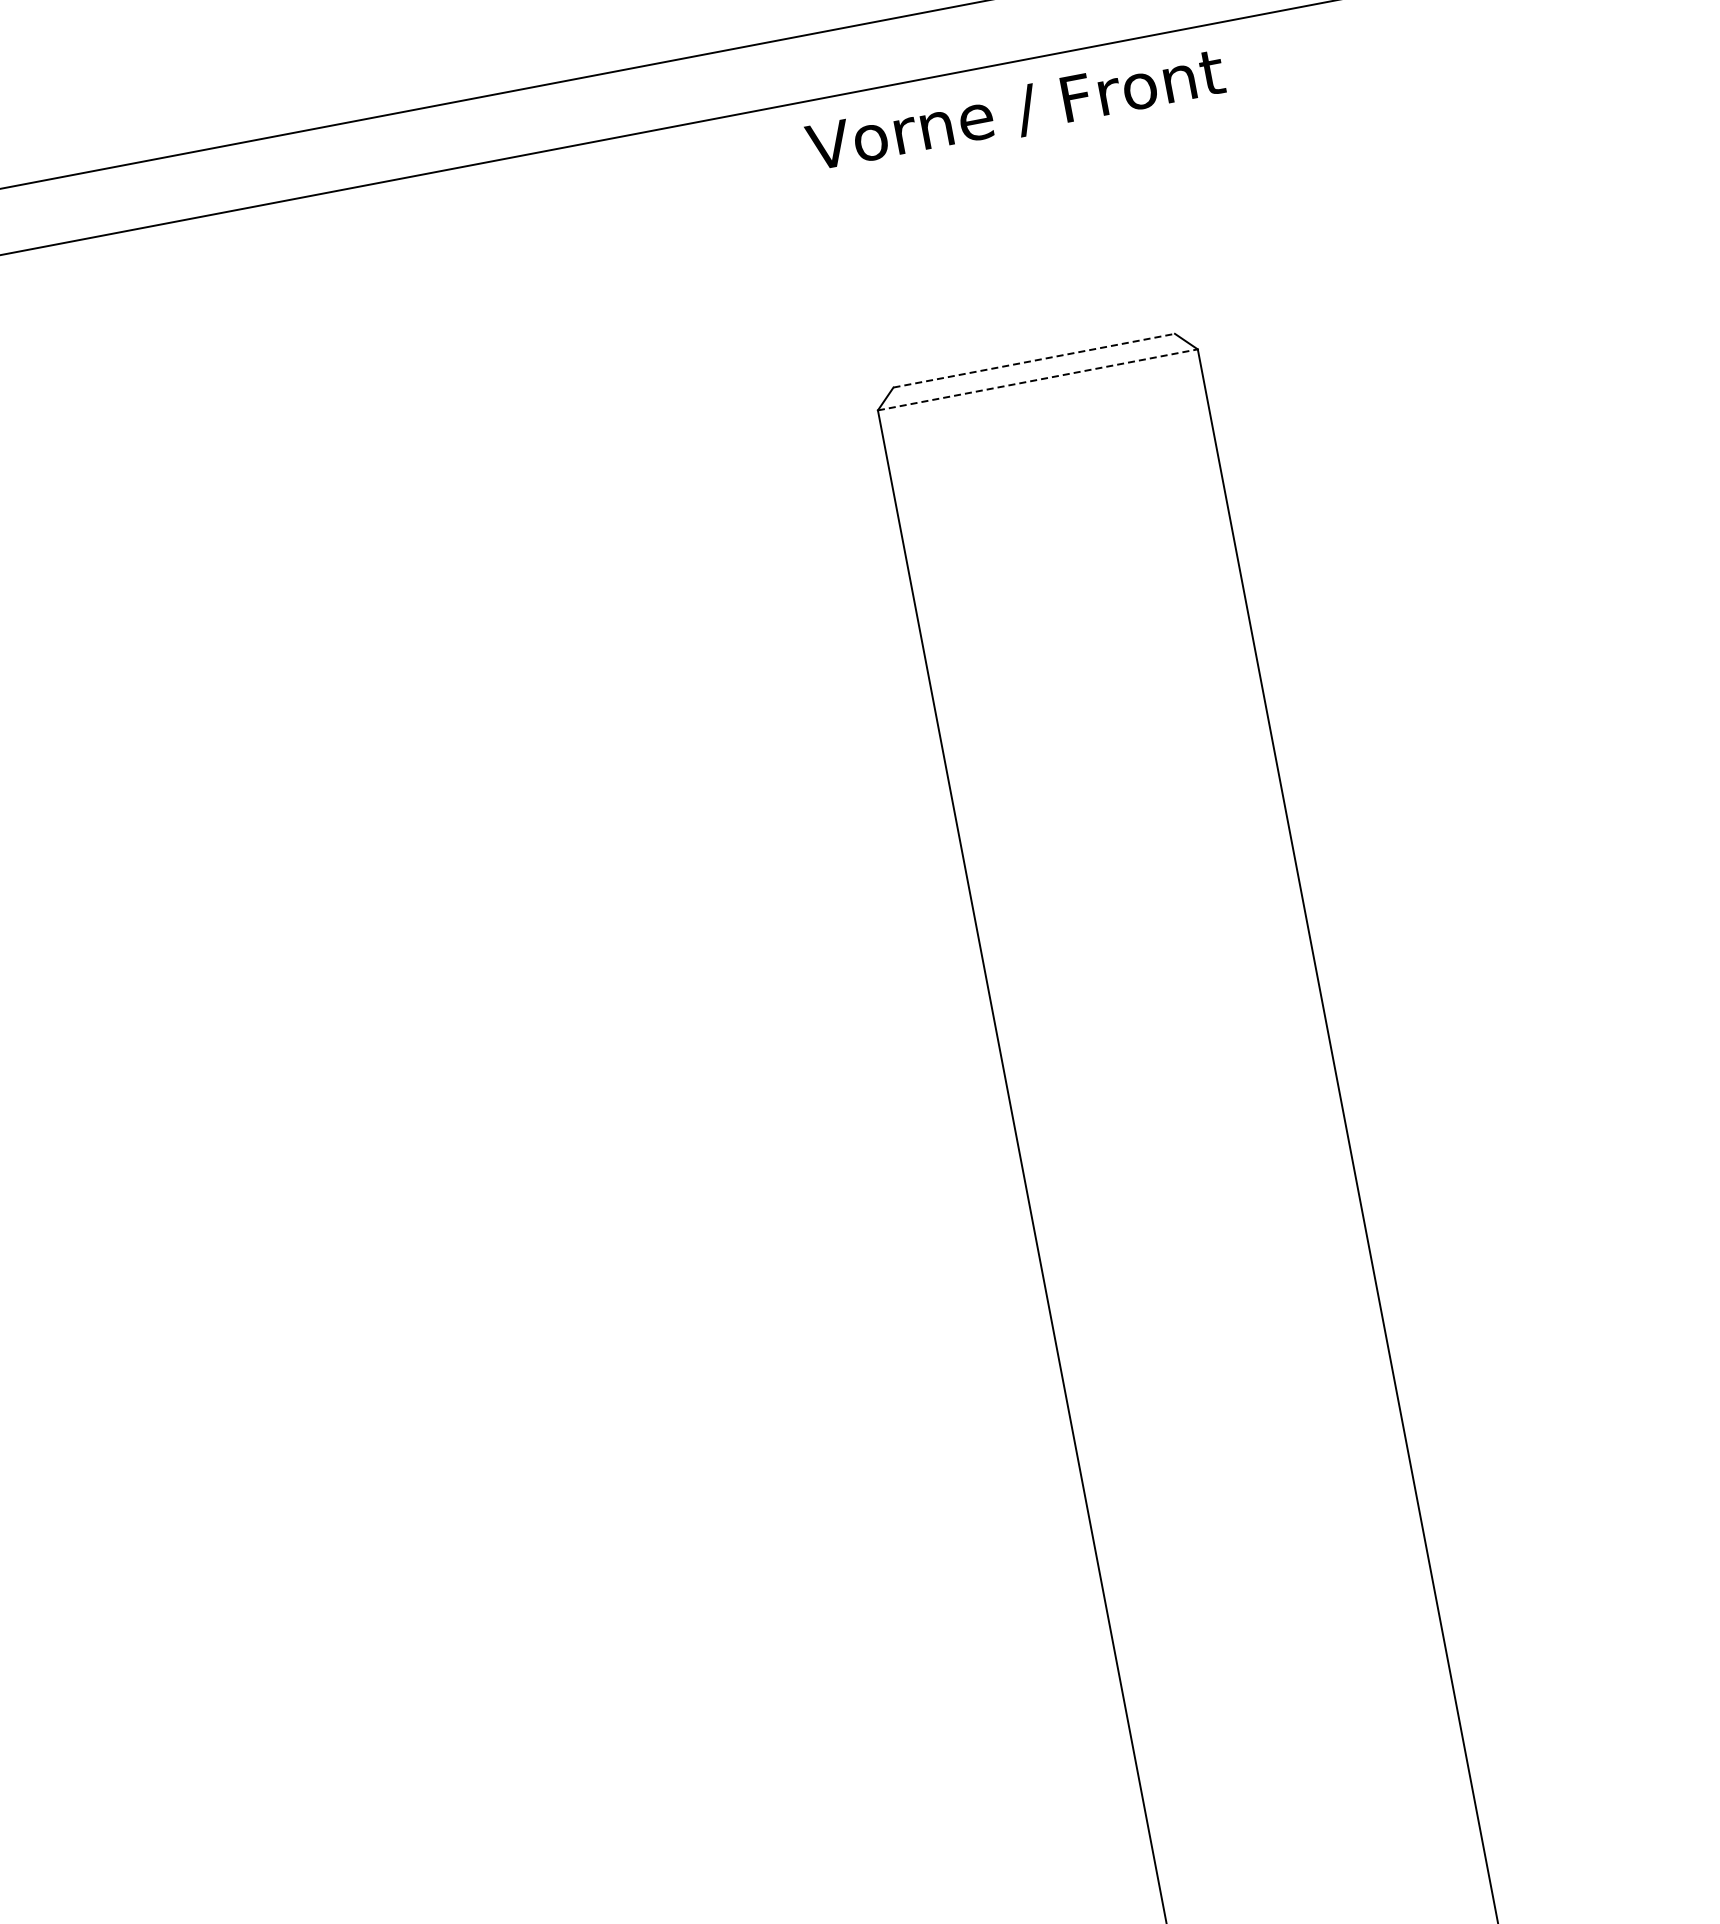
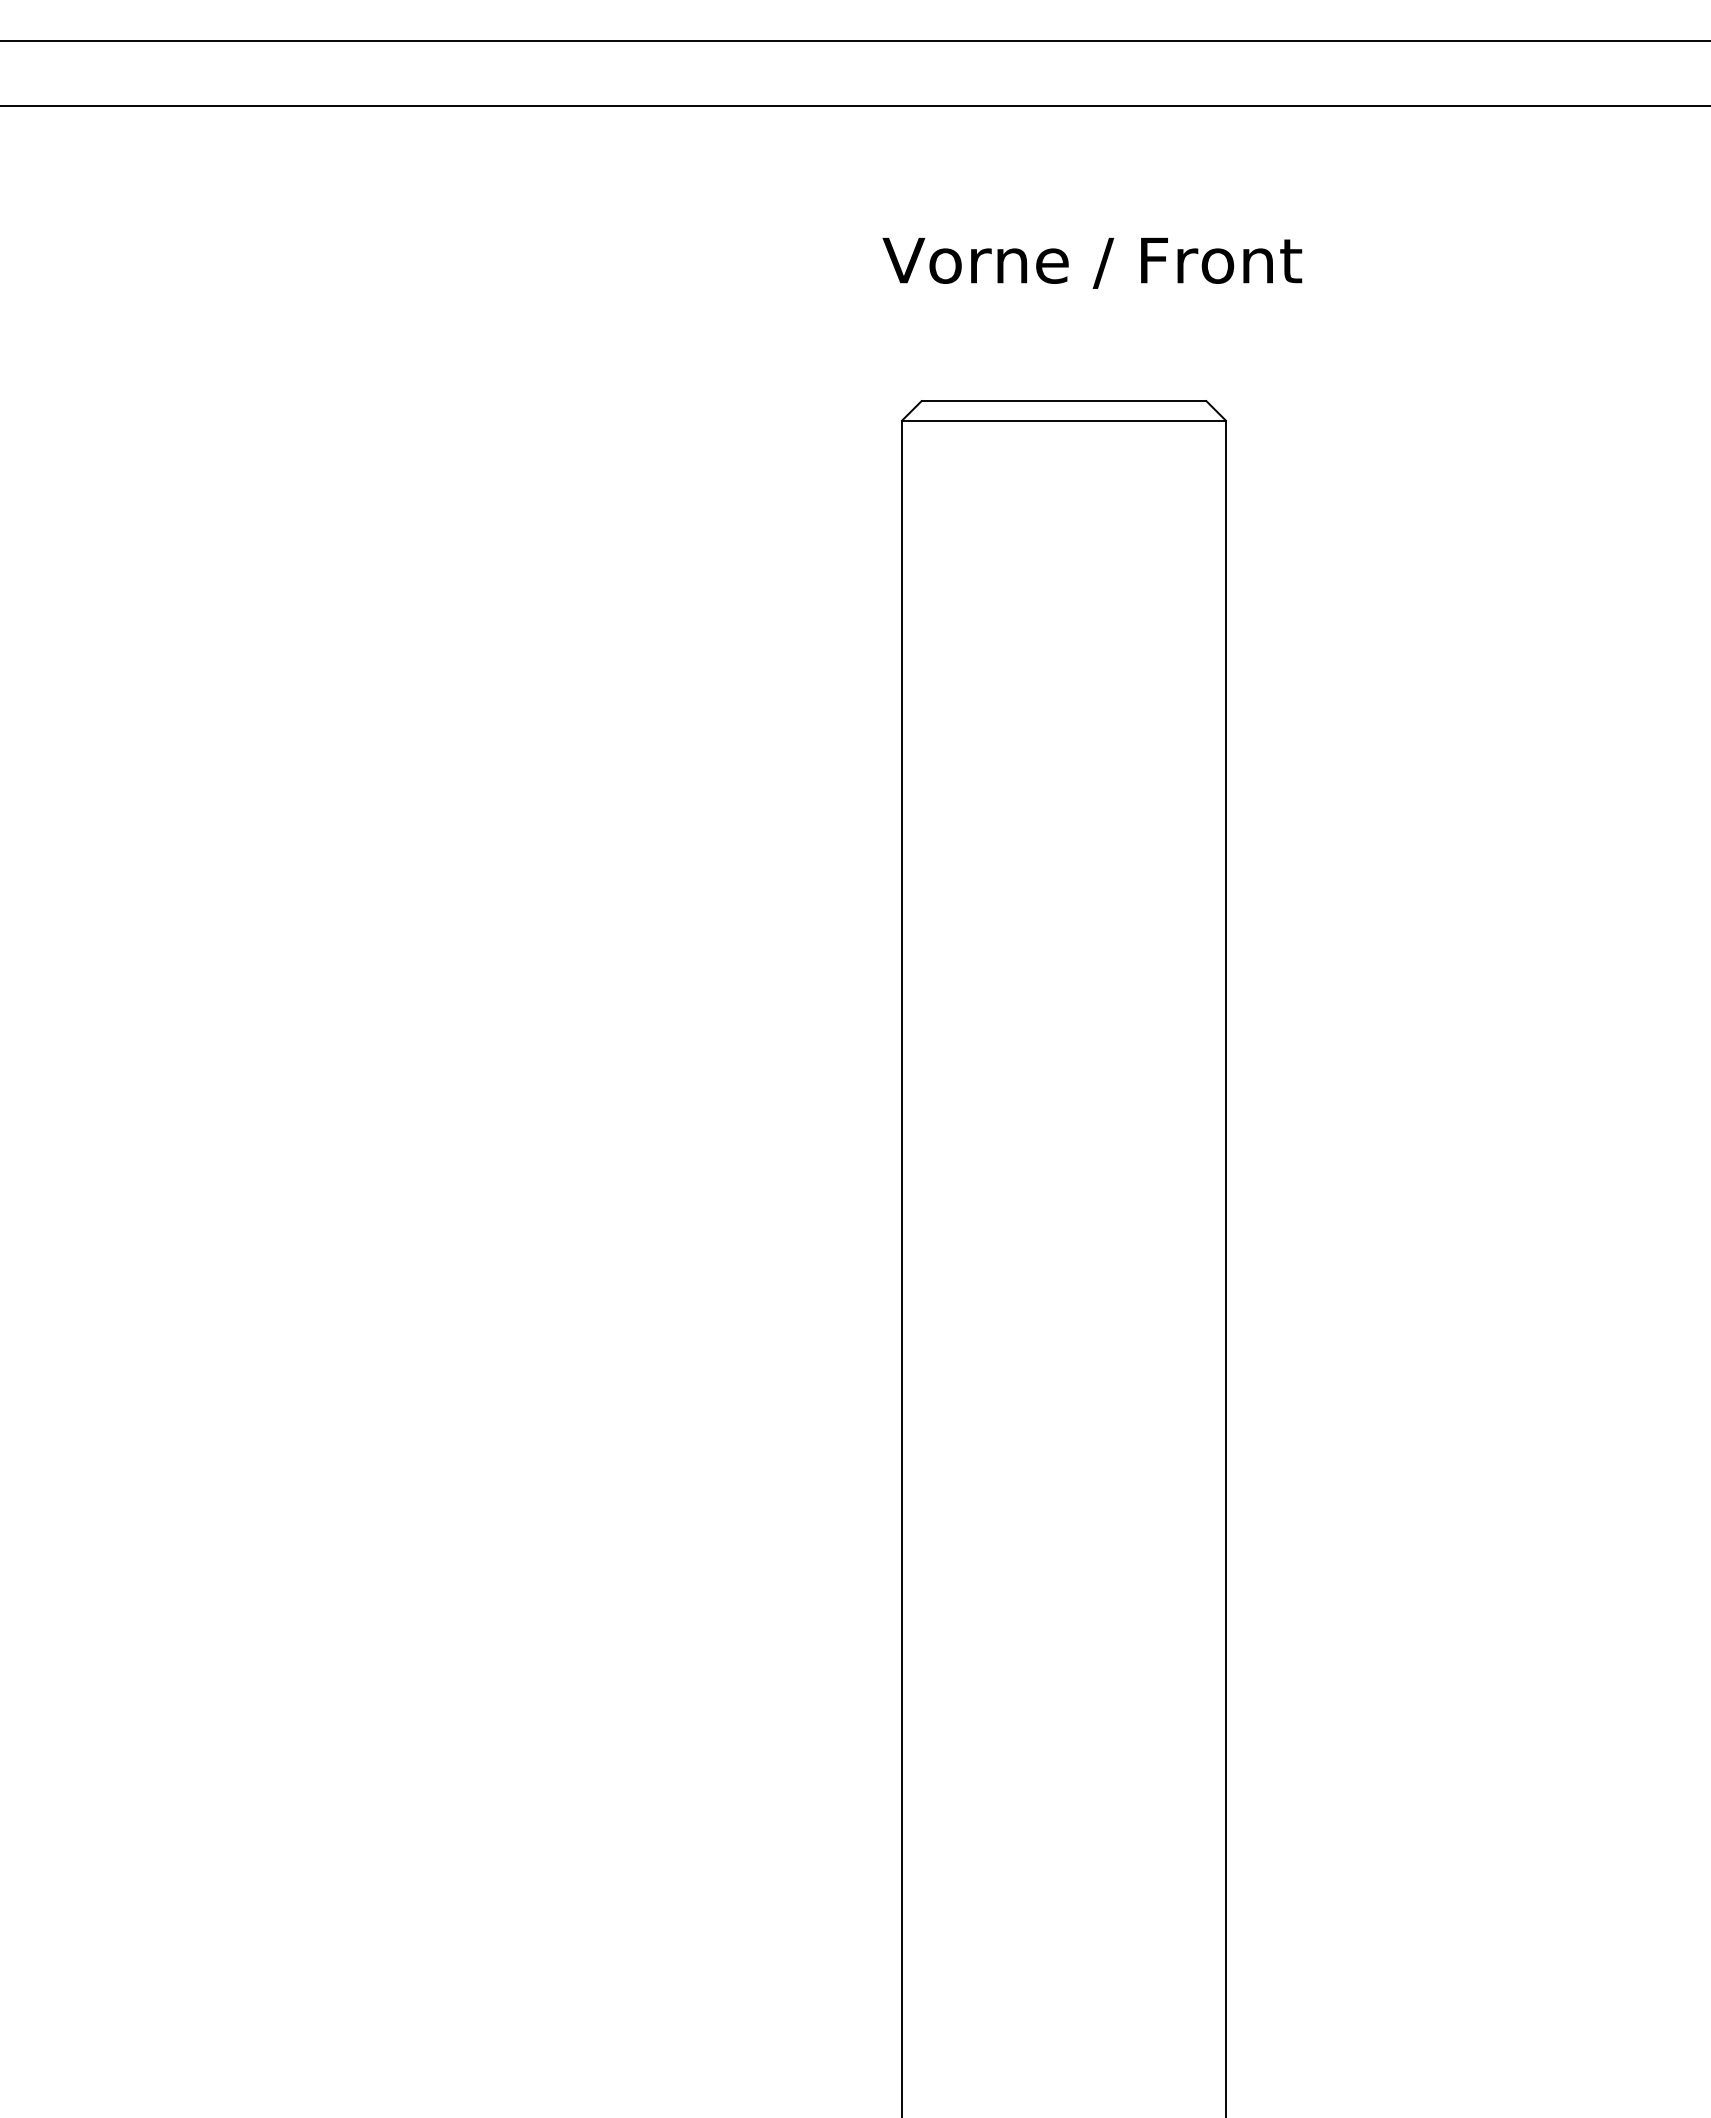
text: (1016, 112) -> (1092, 263), moved
line: (1034, 360) -> (1064, 401), dashed -> solid
line: (1038, 379) -> (1064, 420), dashed -> solid

